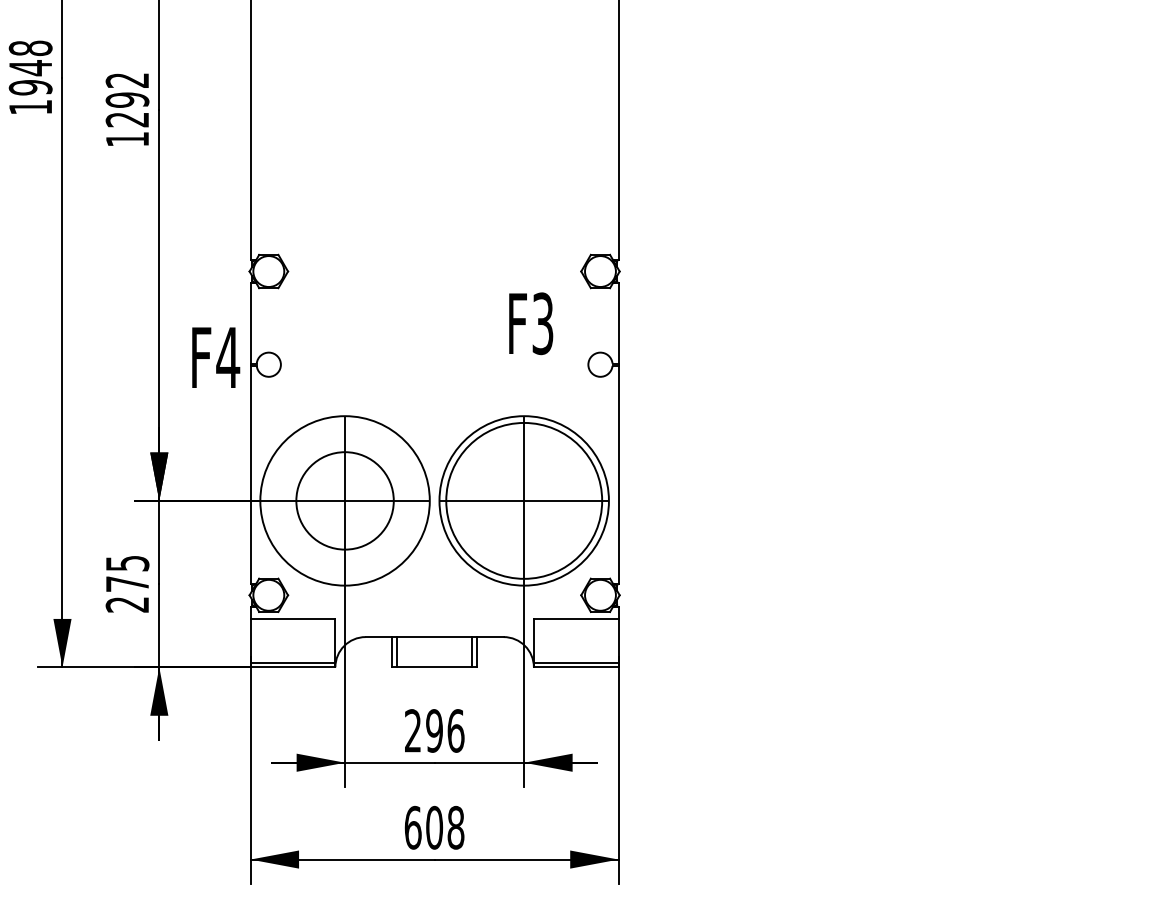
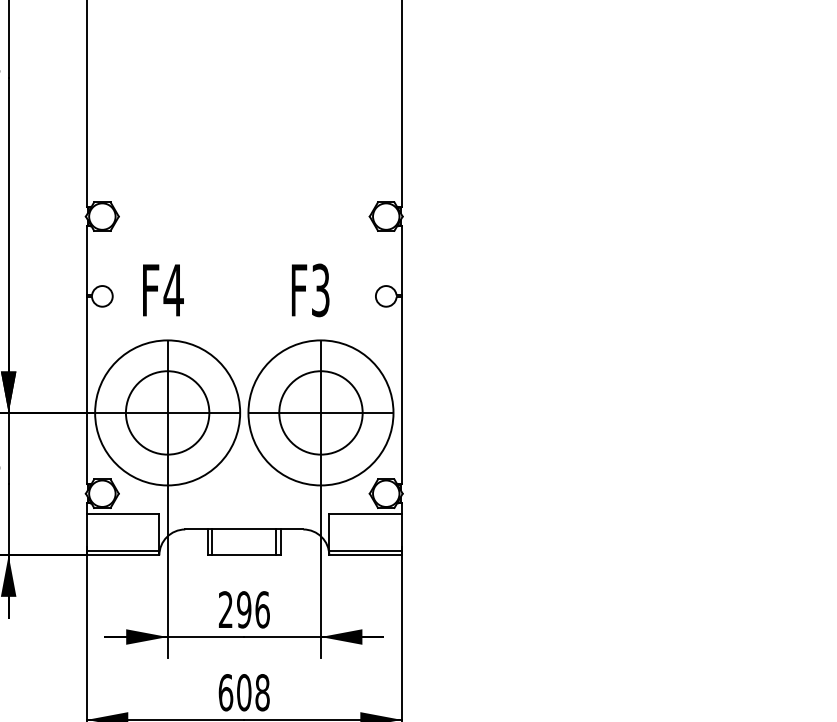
text: (531, 323) -> (310, 290), moved
text: (216, 357) -> (163, 290), moved
circle: (523, 500) -> (320, 412), size x0.62

